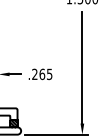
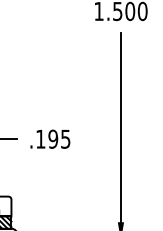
text: (38, 74) -> (46, 139), .265 -> .195

